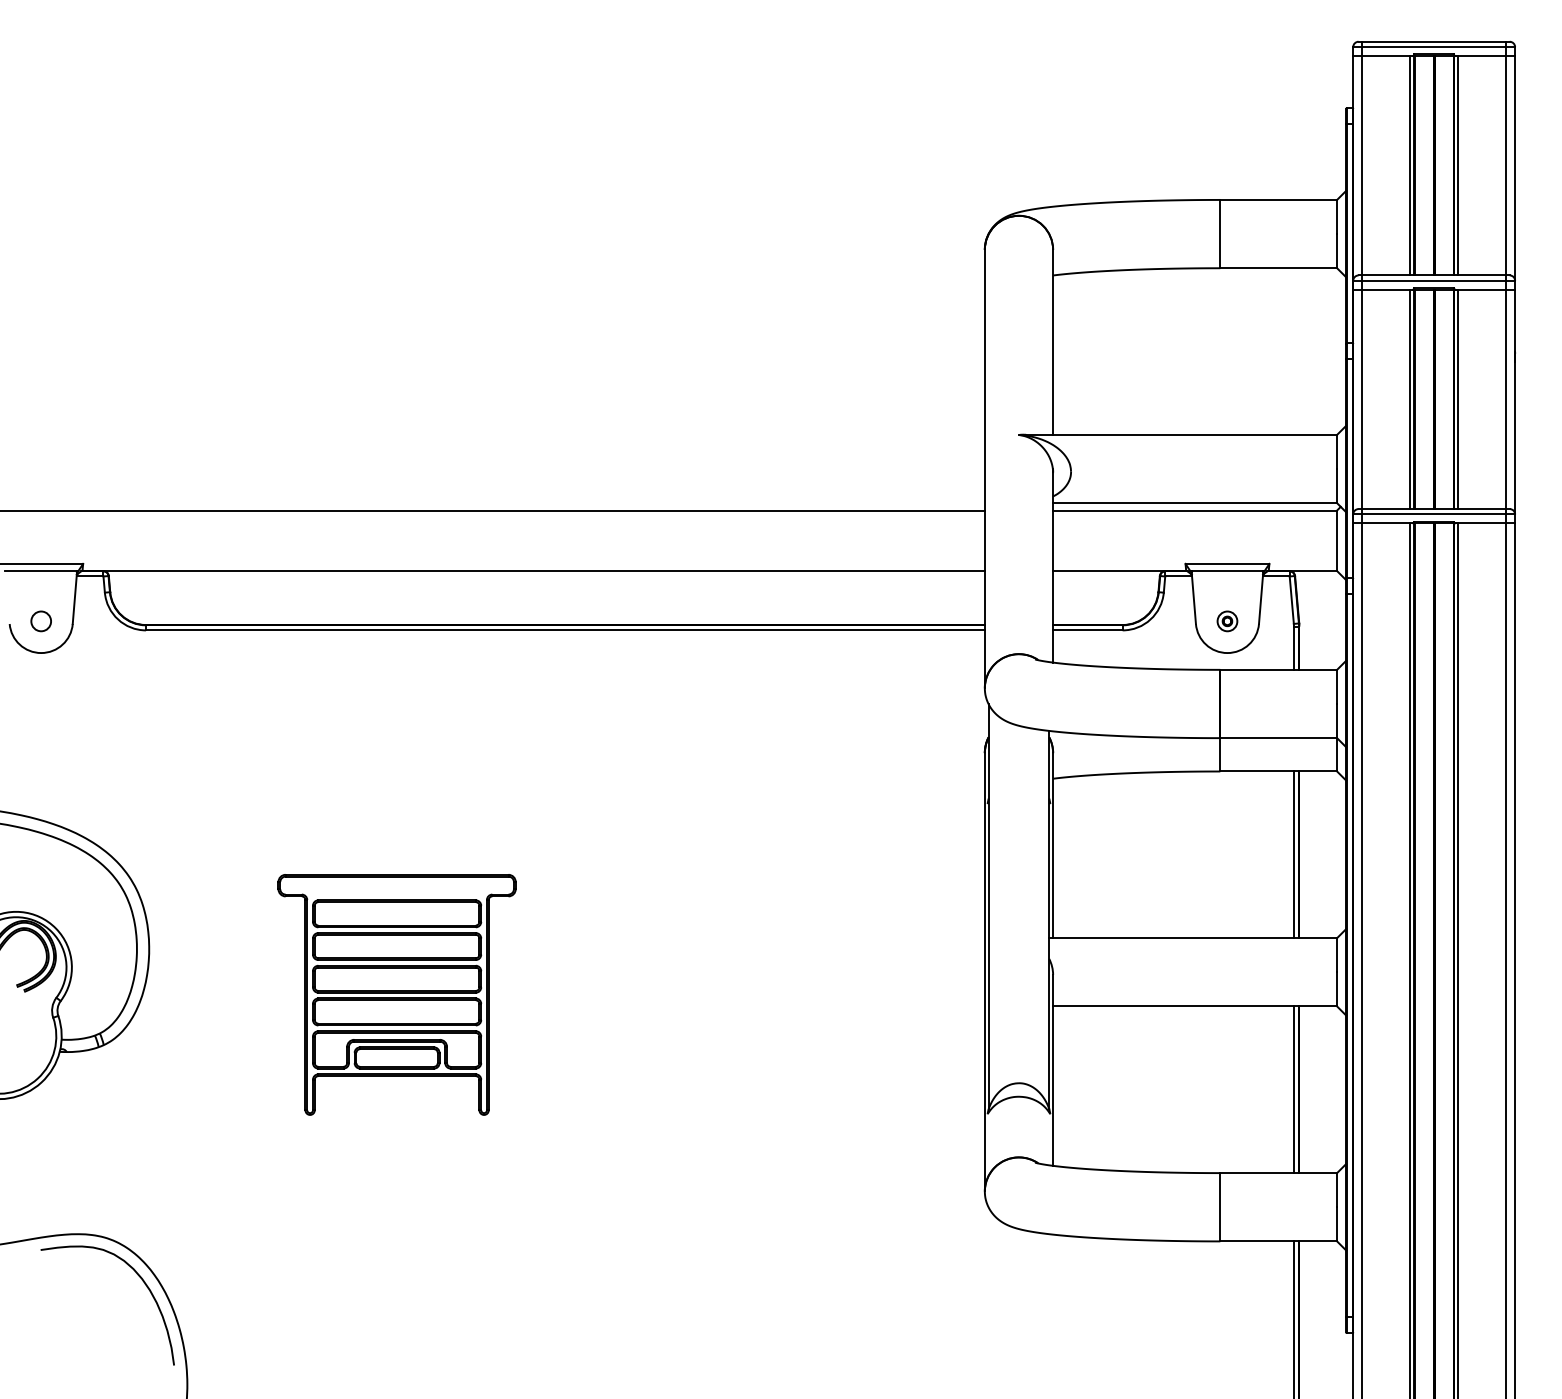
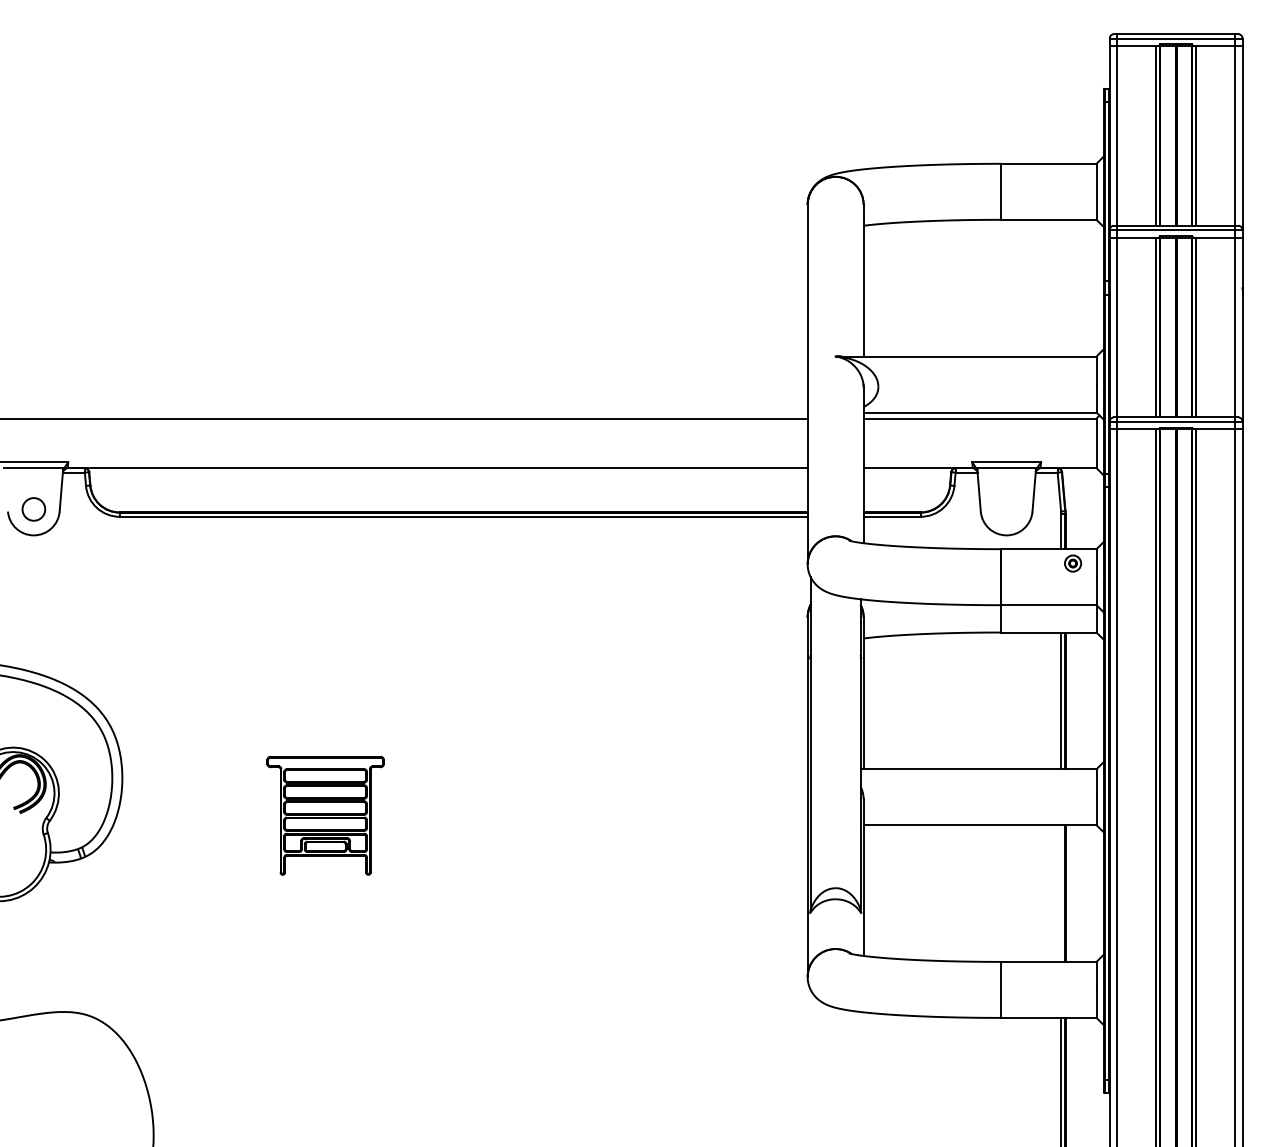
circle: (40, 621) -> (33, 509), size x1.4
part: (1227, 621) -> (1073, 563), moved
part: (396, 994) -> (325, 815), size x0.6
line: (1293, 1089) -> (1060, 893), removed
curve: (137, 1275) -> (112, 1045), removed

